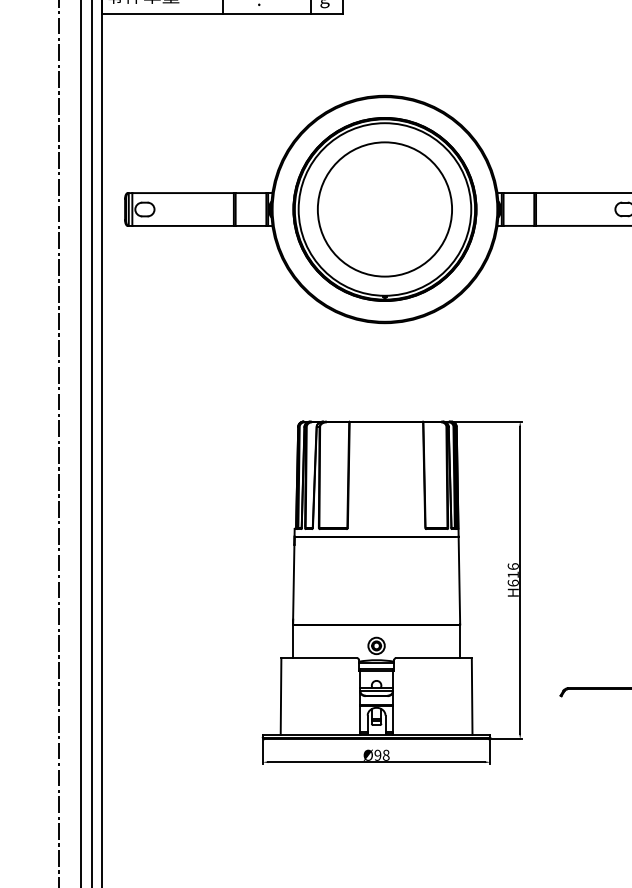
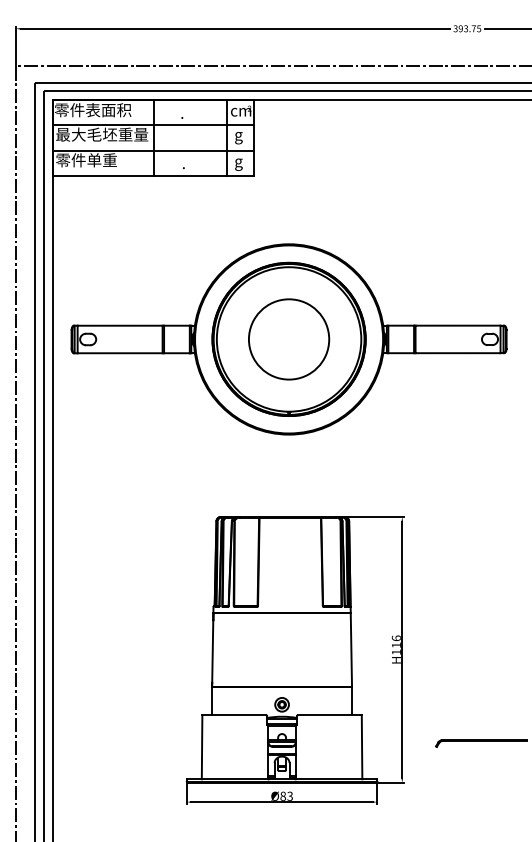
circle: (384, 209) -> (288, 339), size x0.71
text: (512, 582) -> (395, 651), H616 -> H116
text: (381, 755) -> (286, 796), Ø98 -> Ø83

